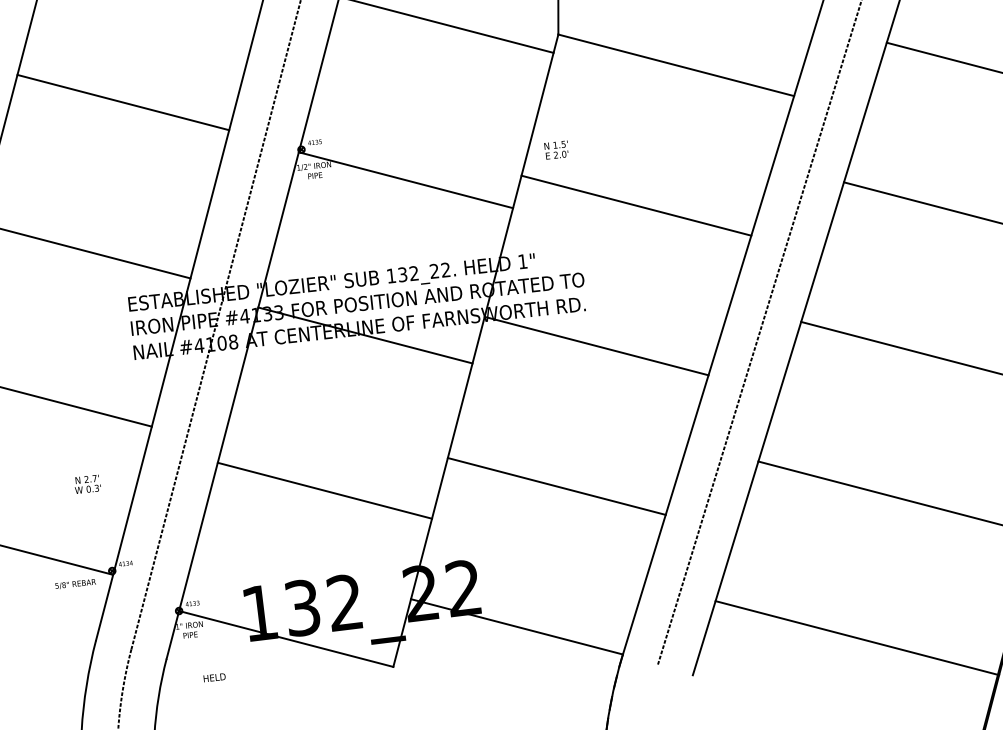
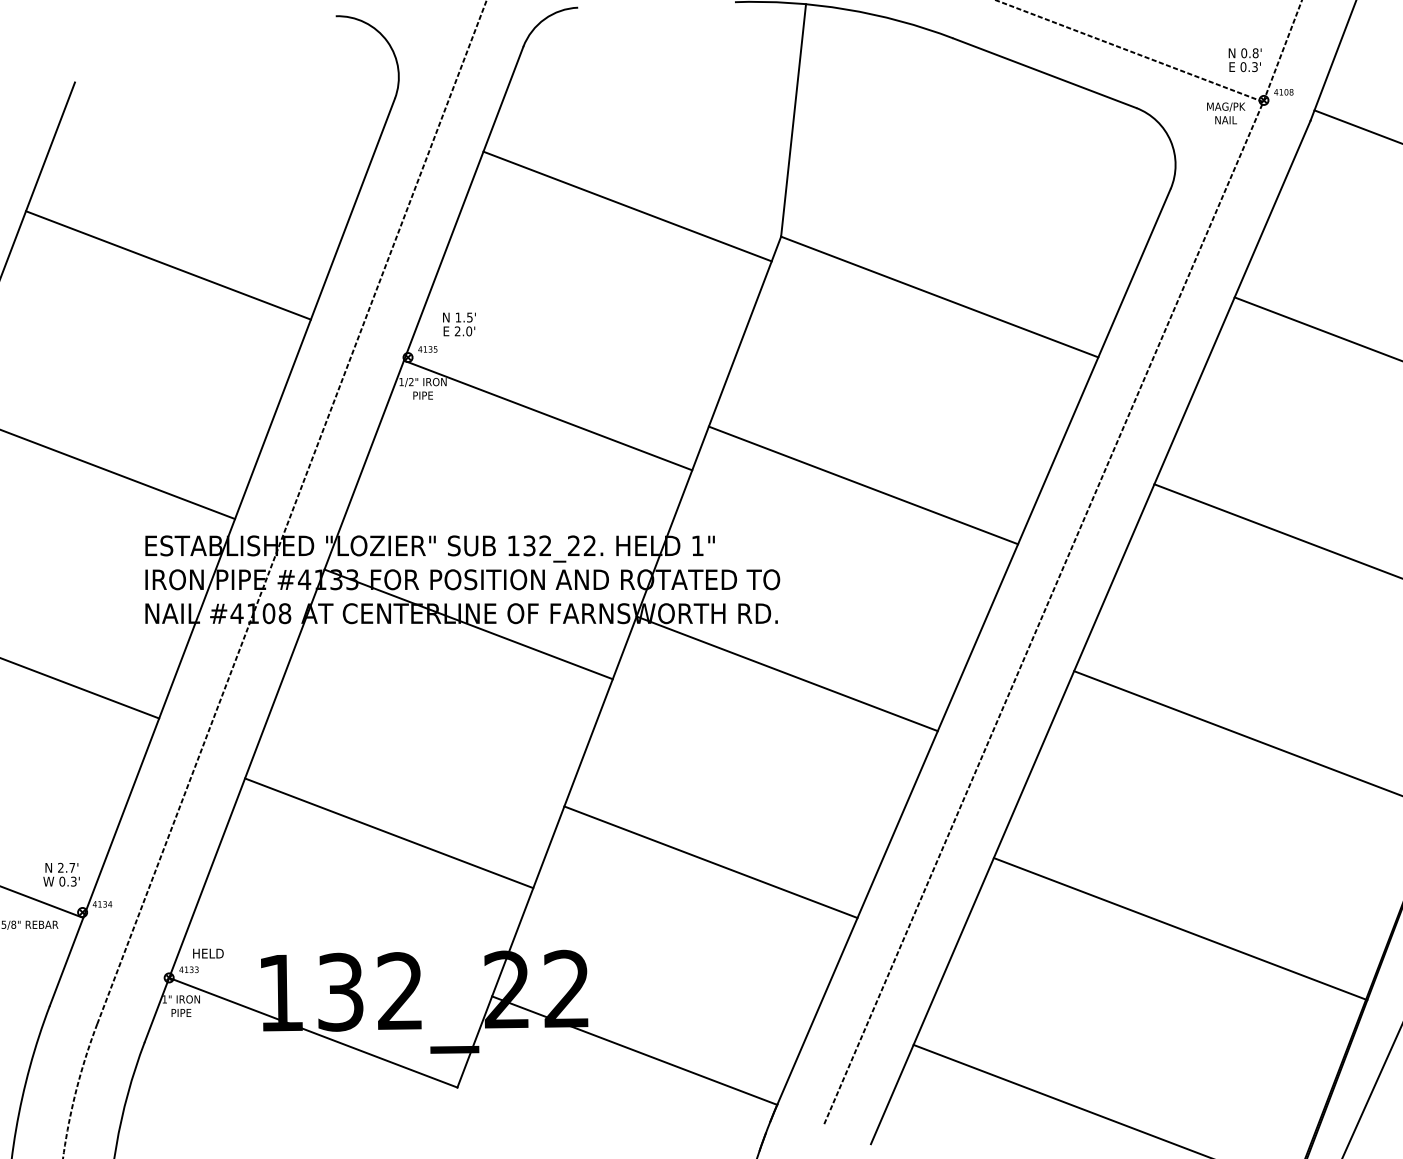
text: (556, 150) -> (459, 324), moved
text: (87, 484) -> (61, 874), moved
text: (214, 677) -> (208, 953), moved

